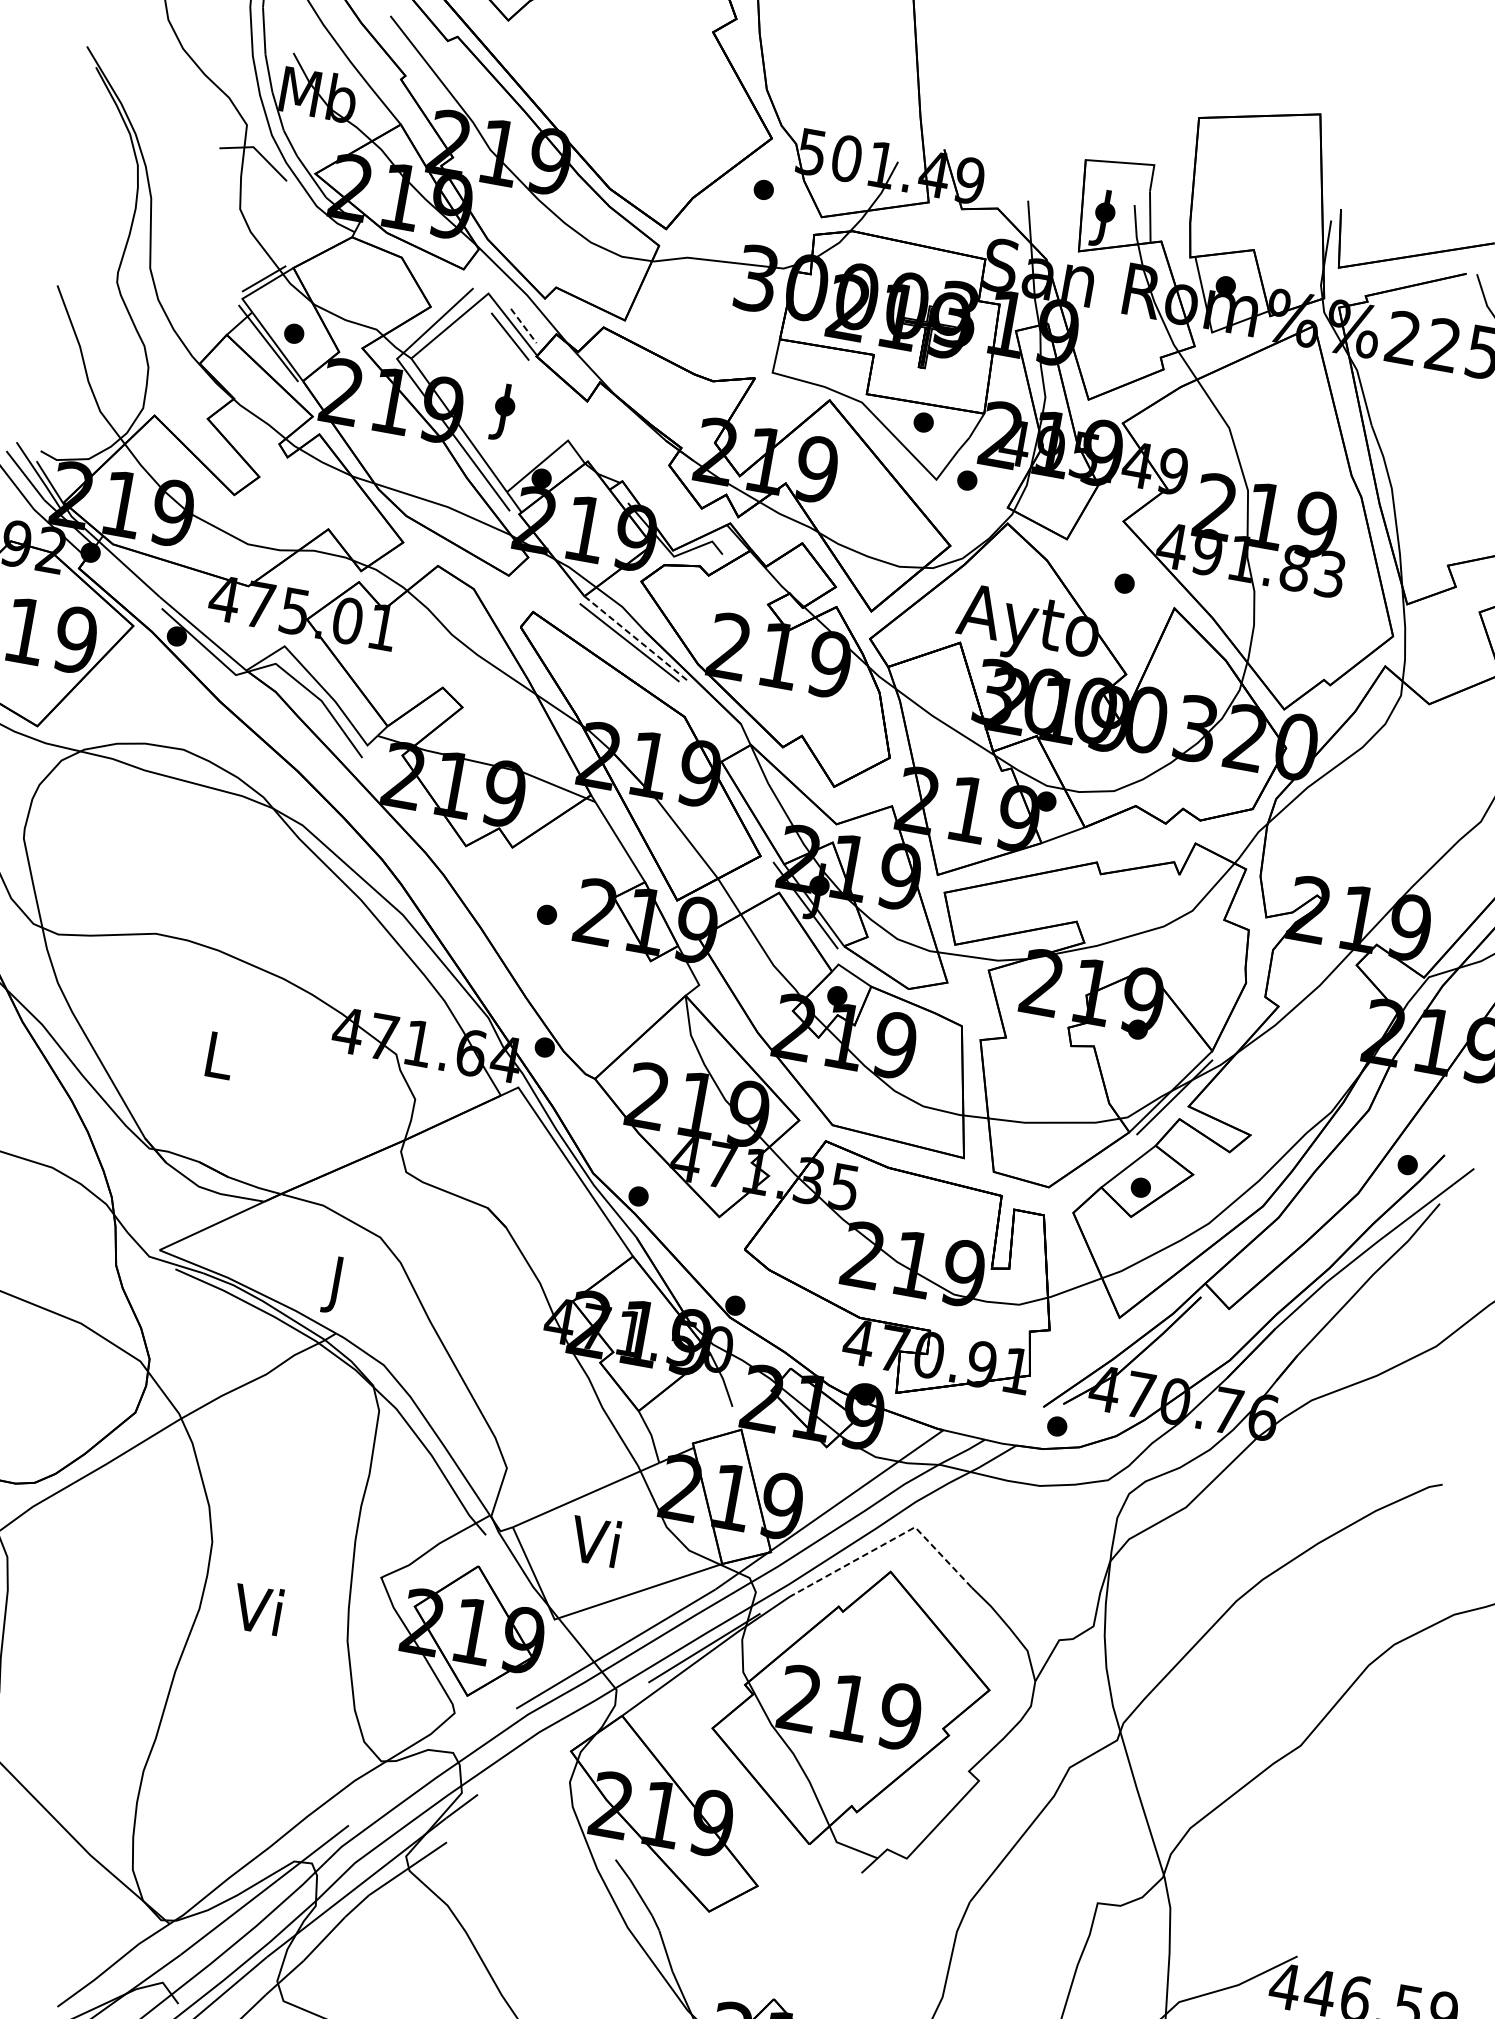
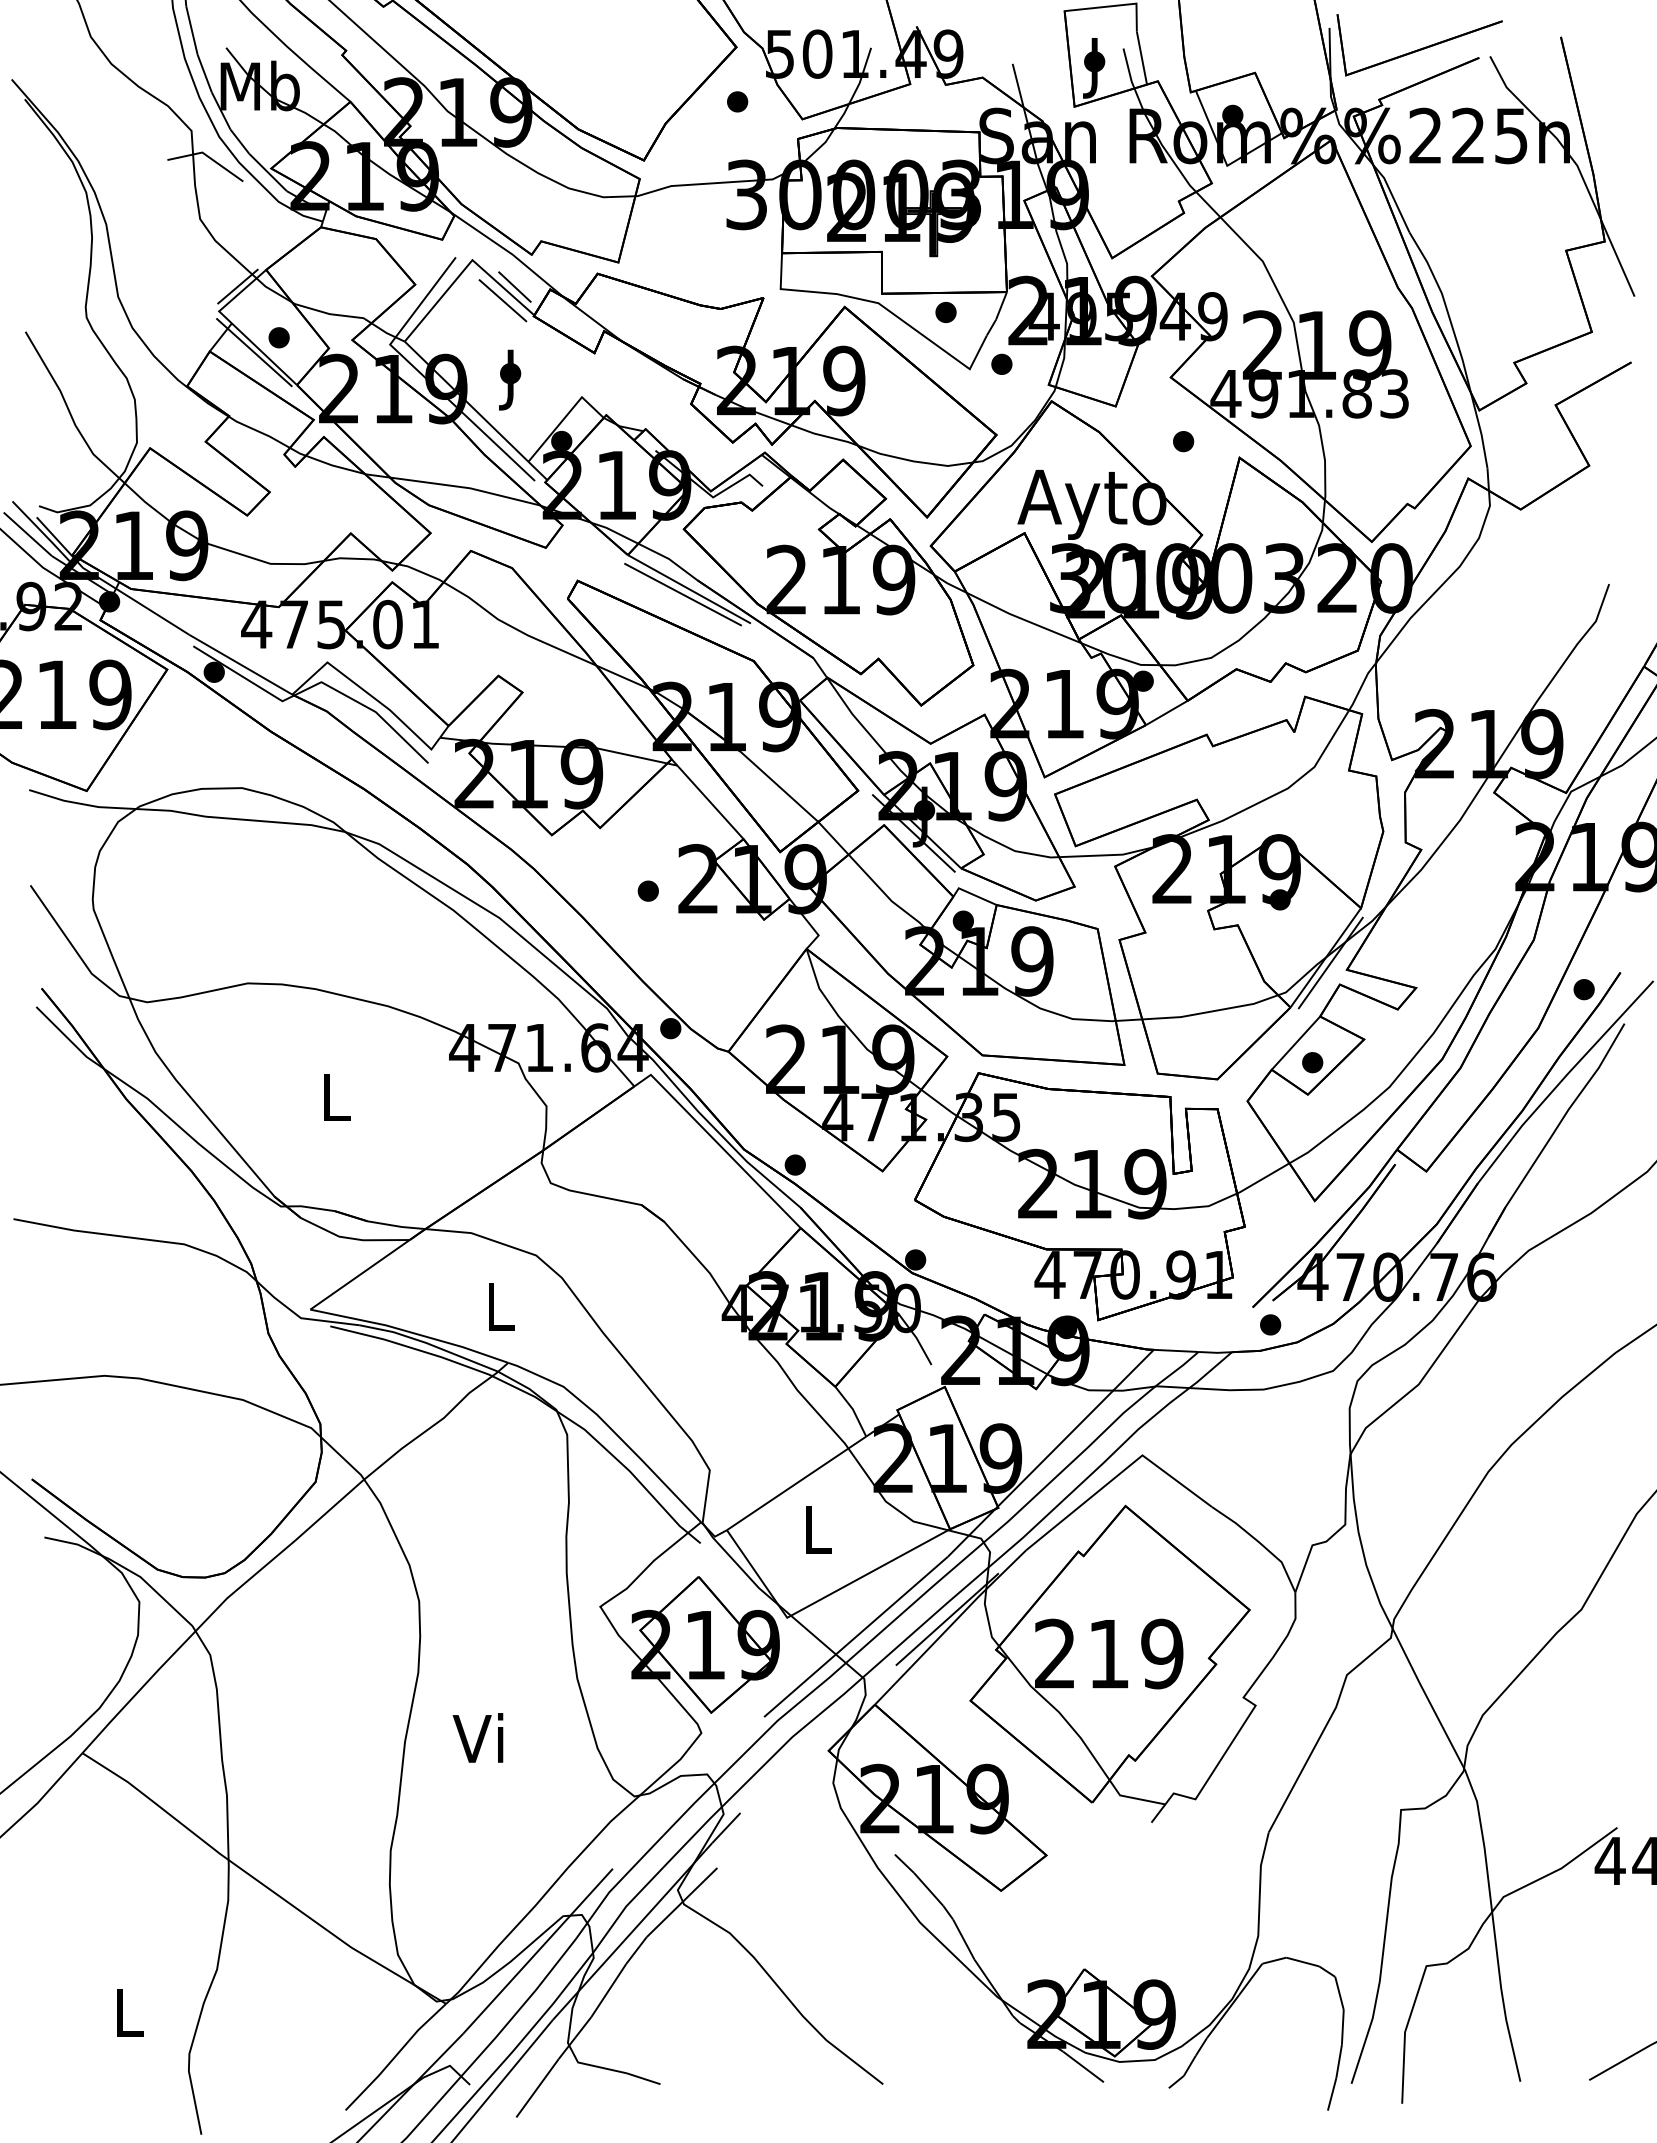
line: (524, 326) -> (515, 287), dashed -> solid
line: (636, 638) -> (689, 589), dashed -> solid
text: (337, 1284) -> (500, 1312), J -> L
text: (594, 1540) -> (813, 1528), Vi -> L
line: (888, 1541) -> (1117, 1475), dashed -> solid
text: (256, 1608) -> (477, 1737), moved

